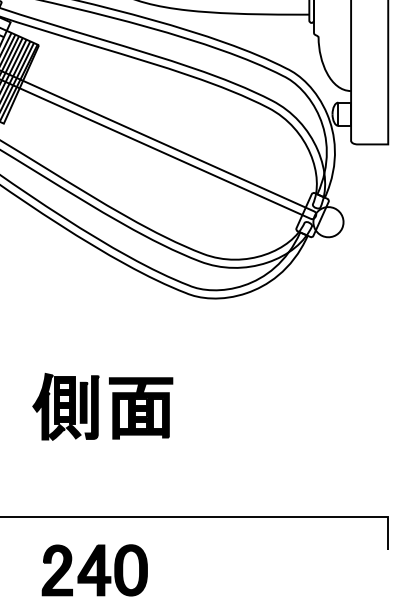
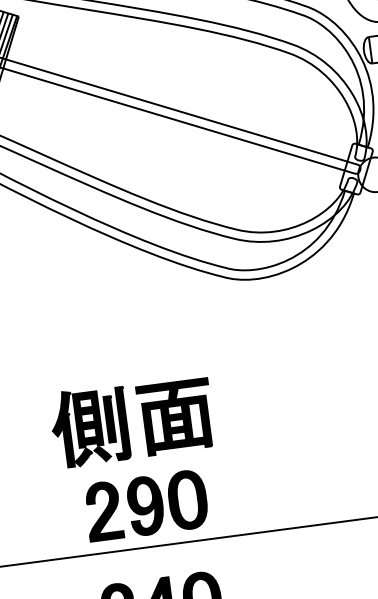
part: (102, 406) -> (131, 420), moved
part: (93, 481) -> (146, 505), added

